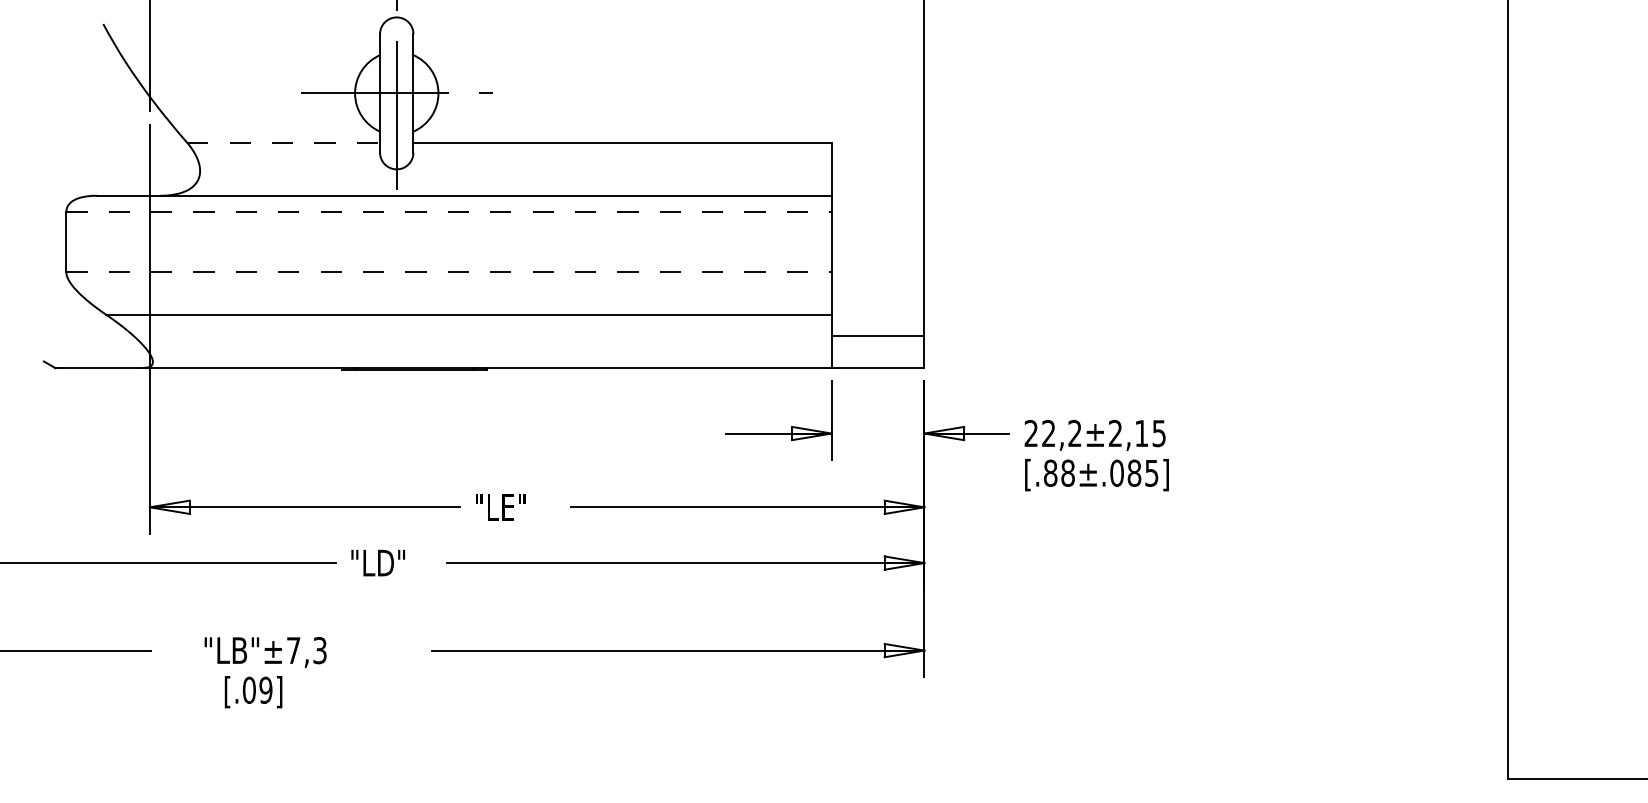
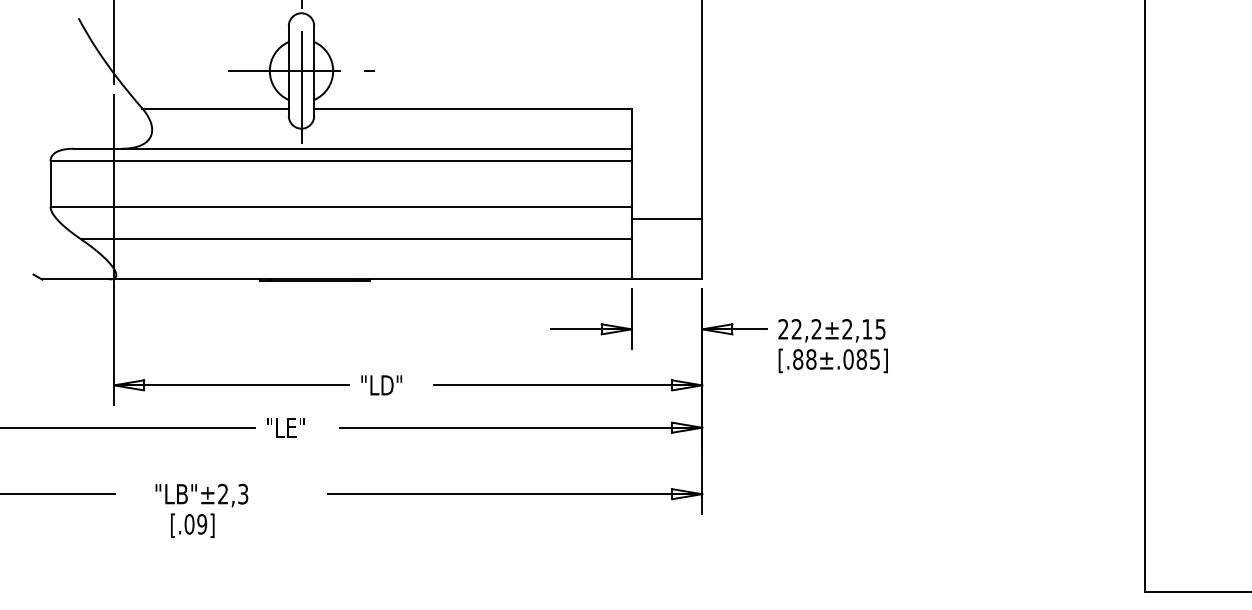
line: (284, 142) -> (216, 108), dashed -> solid
line: (449, 212) -> (341, 161), dashed -> solid
line: (449, 272) -> (341, 207), dashed -> solid
line: (877, 336) -> (666, 219), moved
text: (502, 507) -> (381, 385), "LE" -> "LD"
text: (378, 562) -> (287, 427), "LD" -> "LE"
text: (293, 650) -> (223, 494), "LB"±7,3 -> "LB"±2,3

